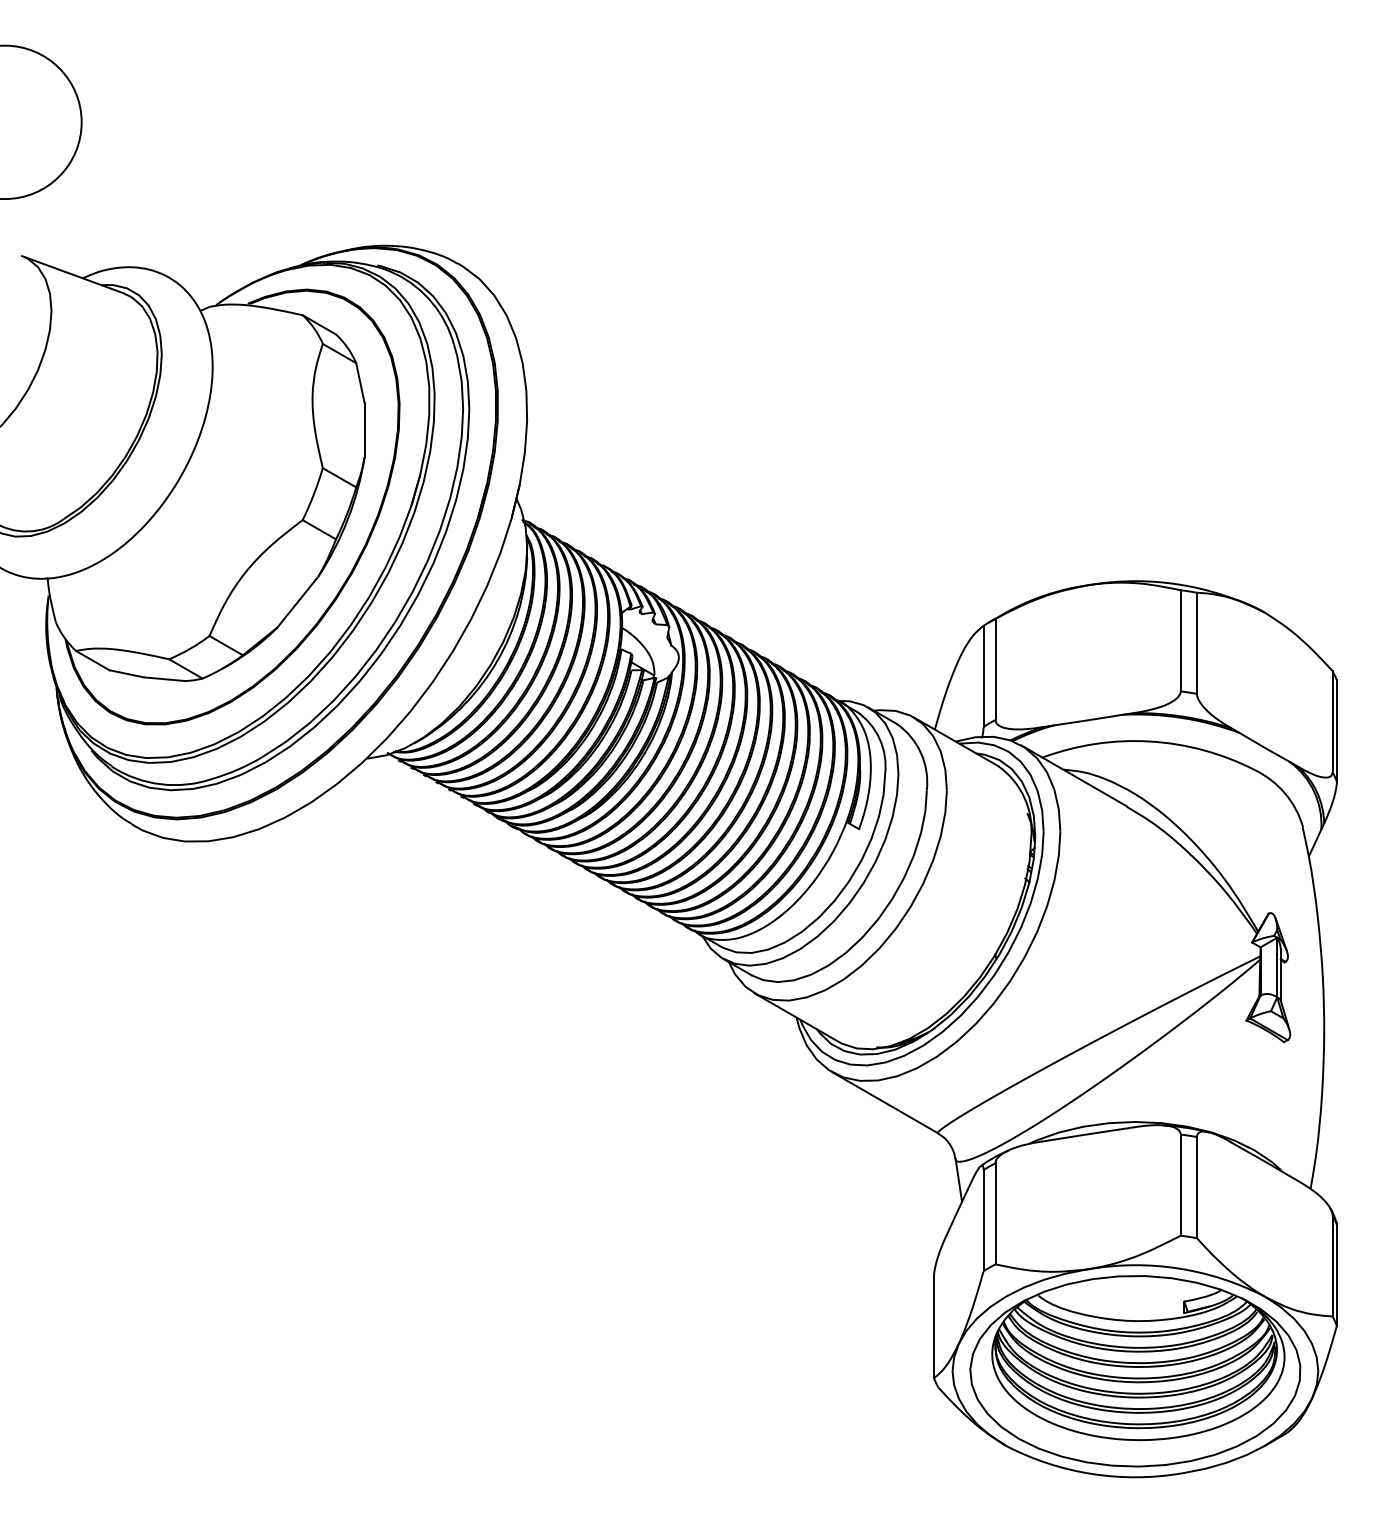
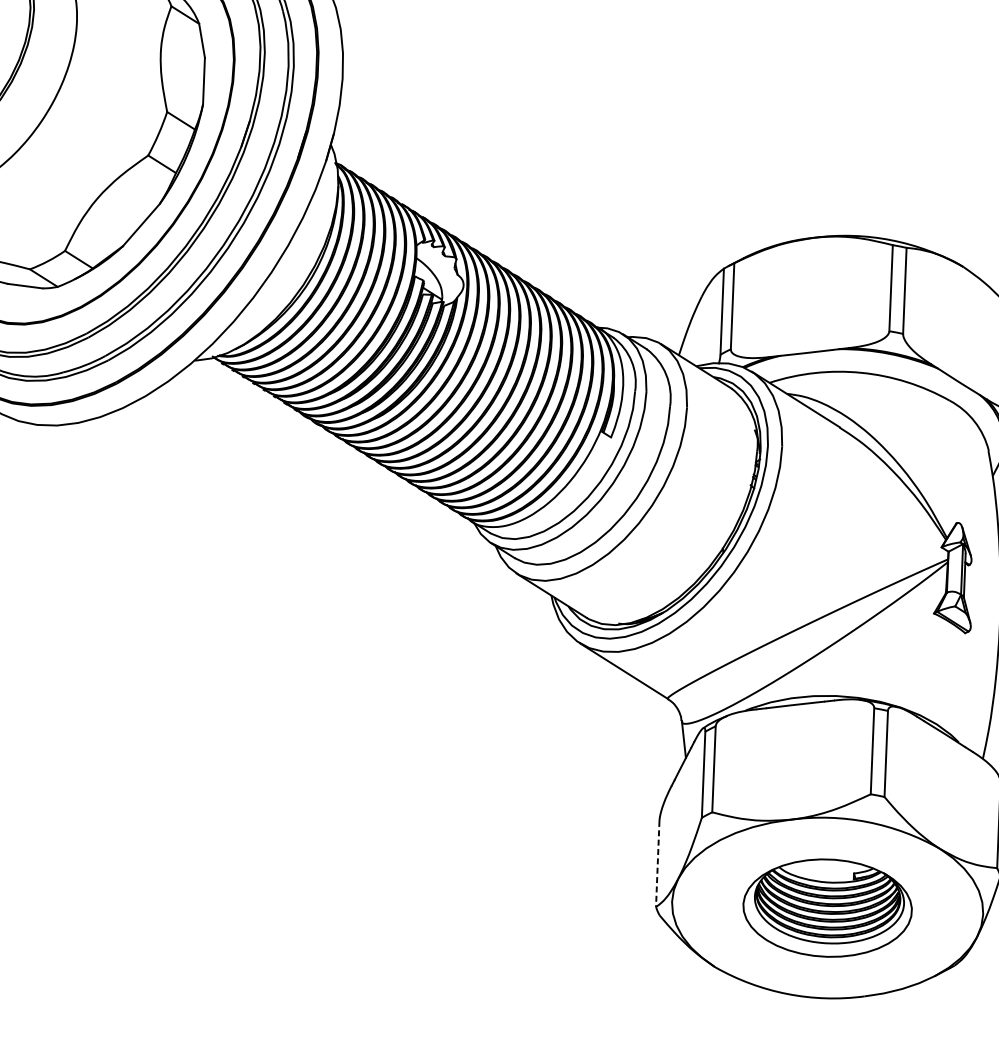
line: (933, 1327) -> (657, 863), solid -> dashed
part: (1135, 1371) -> (827, 908), size x0.6

